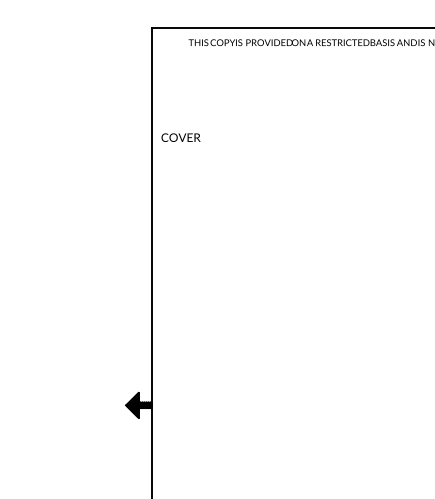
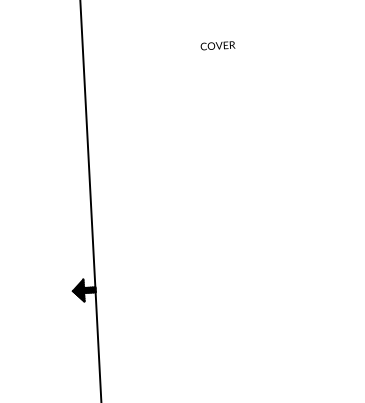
text: (180, 137) -> (217, 45), moved

